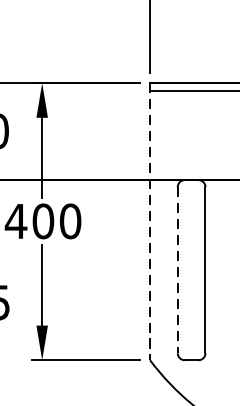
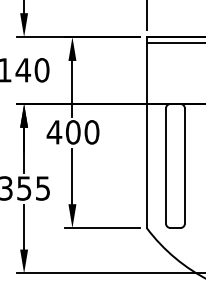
line: (149, 221) -> (146, 132), dashed -> solid
line: (177, 270) -> (165, 166), dashed -> solid

